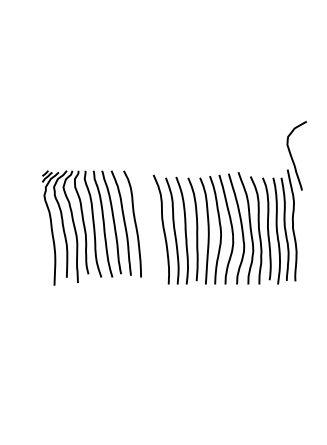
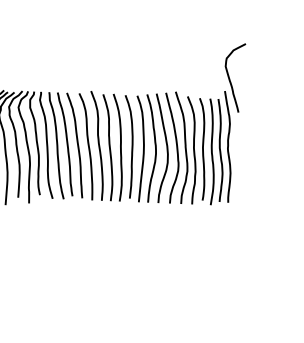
part: (229, 202) -> (165, 121), moved

